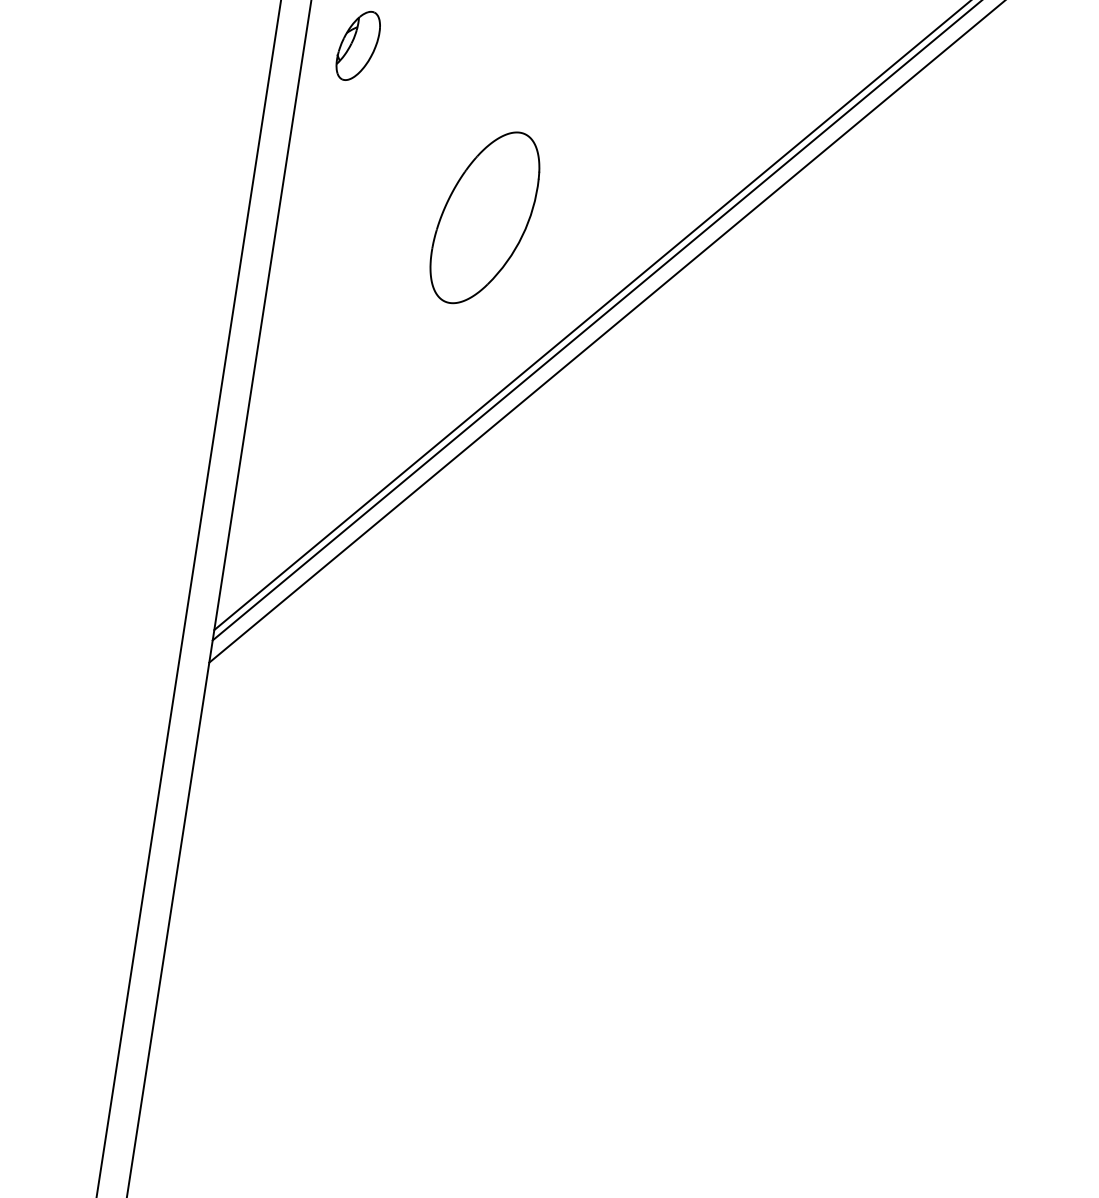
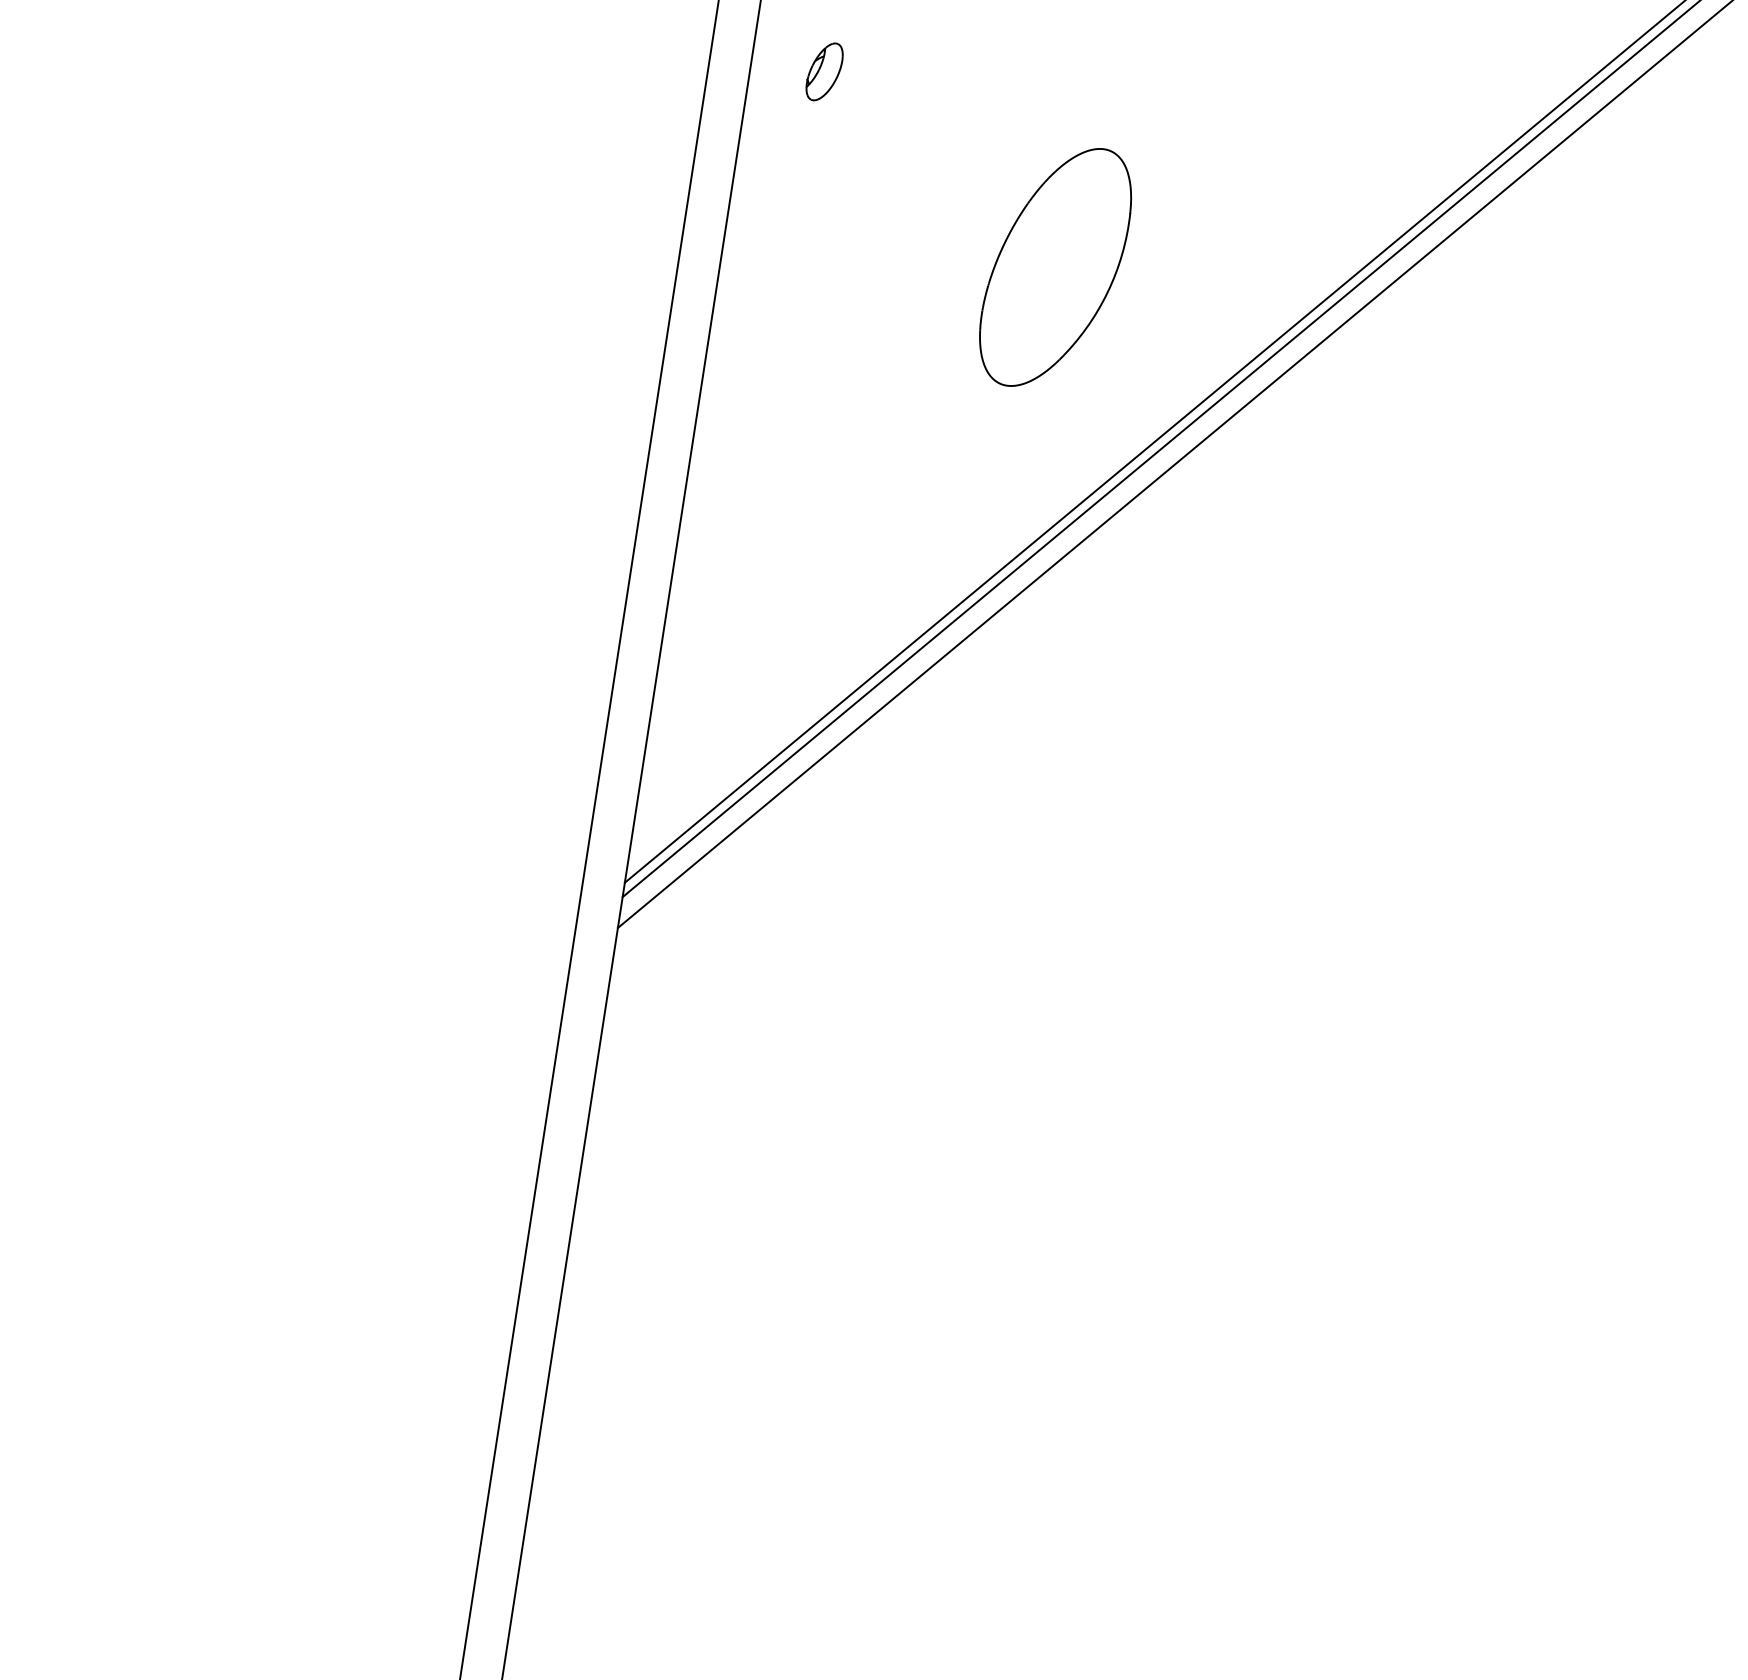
part: (358, 45) -> (824, 71), size x0.6
part: (484, 217) -> (1055, 267), moved

